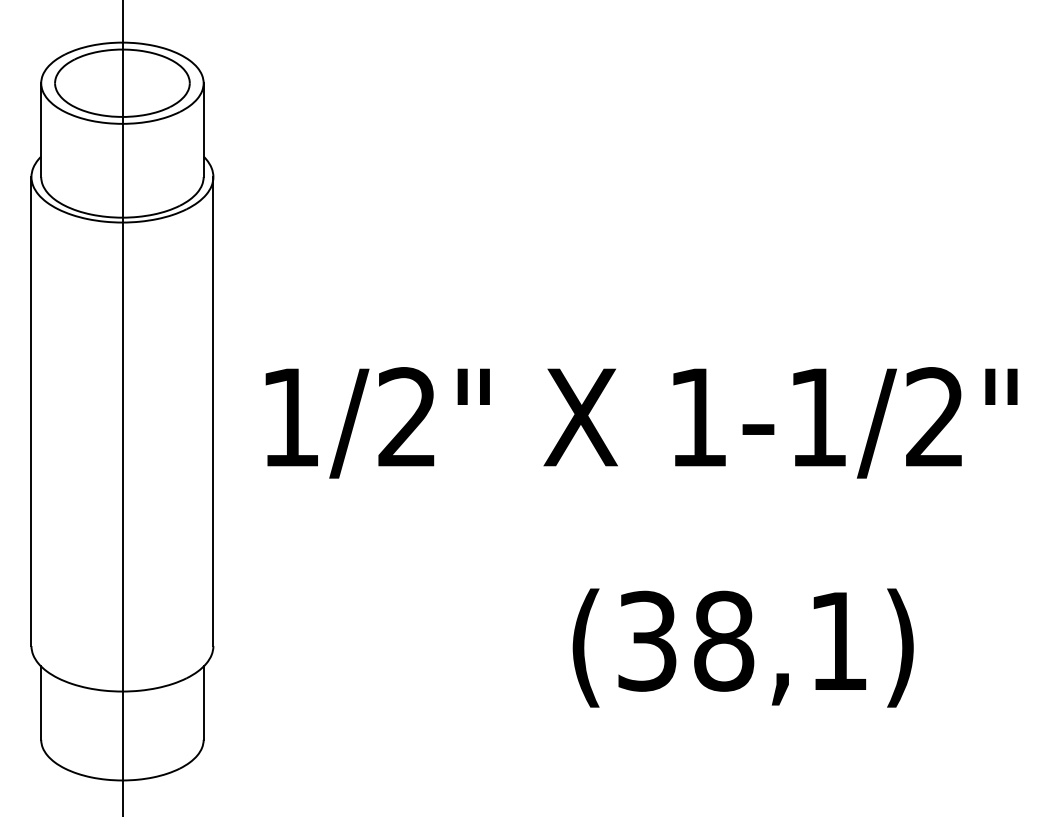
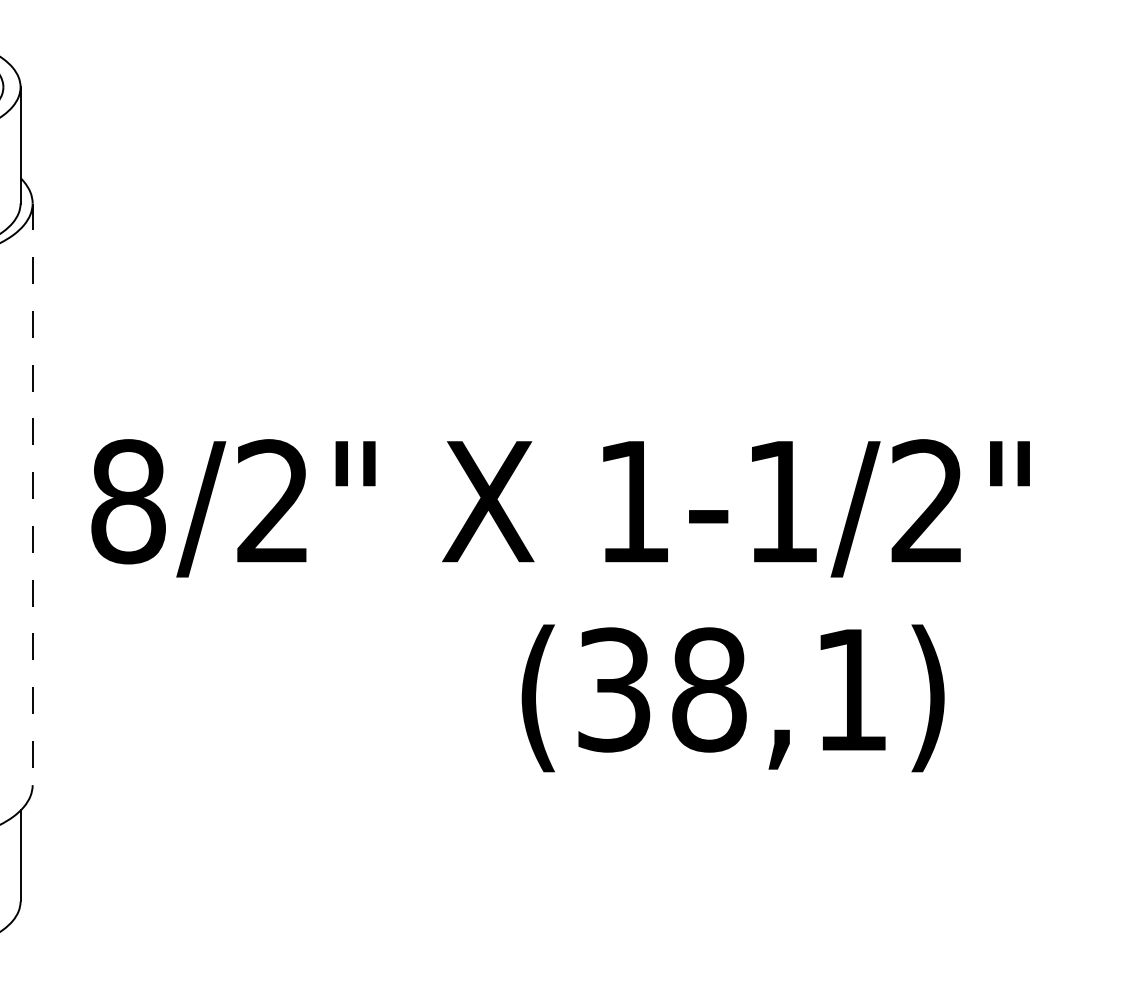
line: (213, 412) -> (32, 495), solid -> dashed
text: (290, 417) -> (128, 501), 1/2" -> 8/2"
text: (742, 647) -> (732, 697), moved

